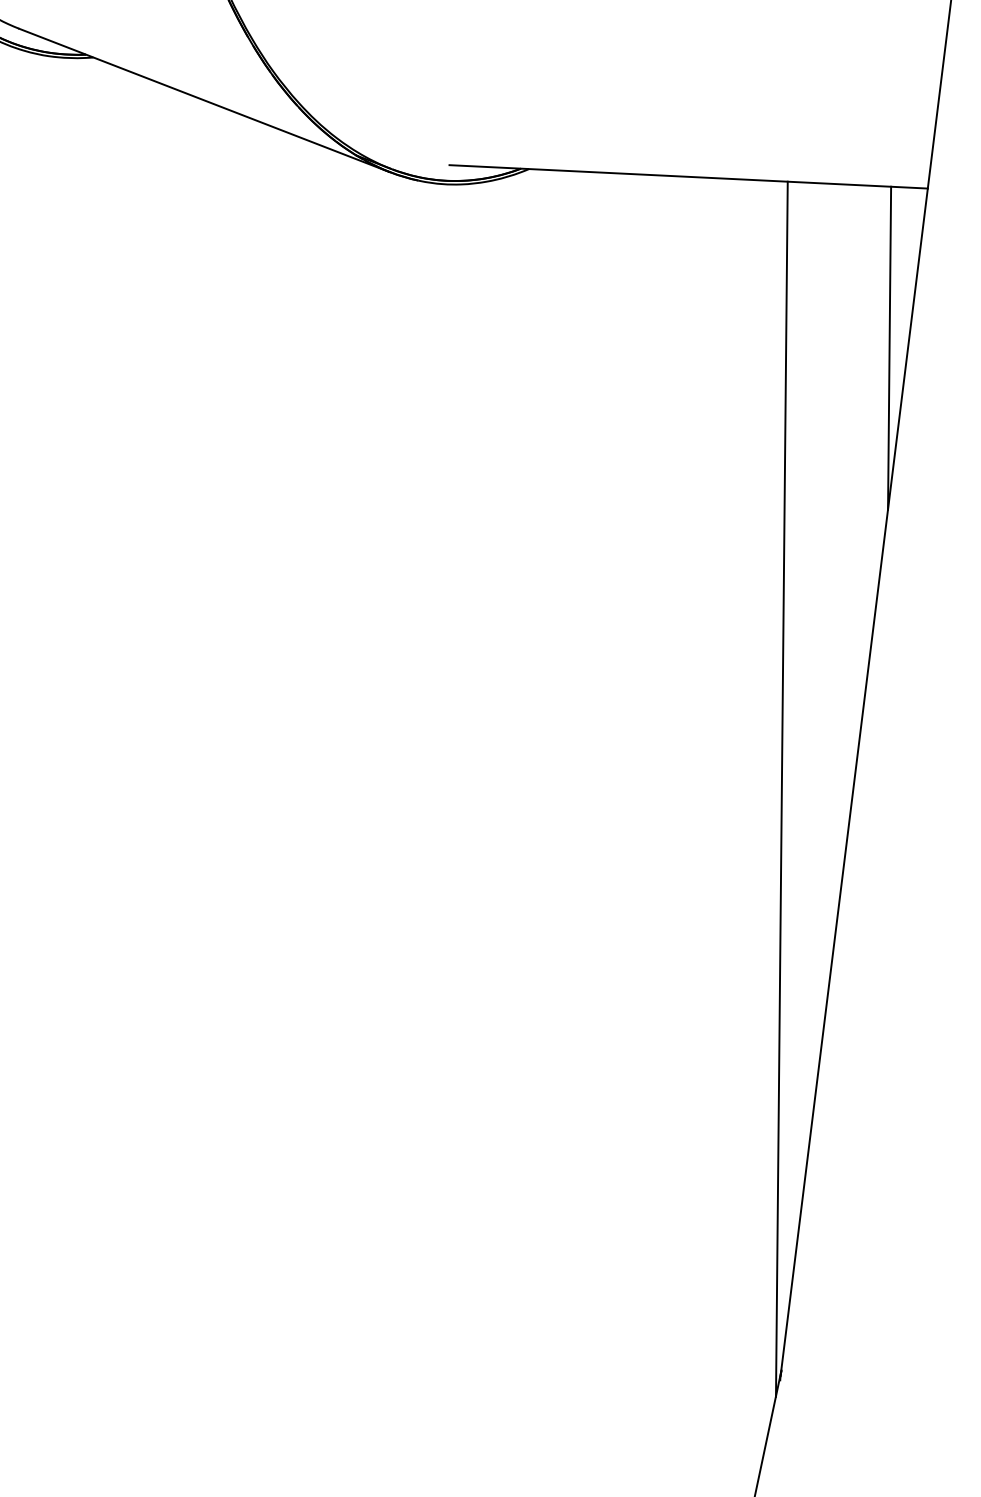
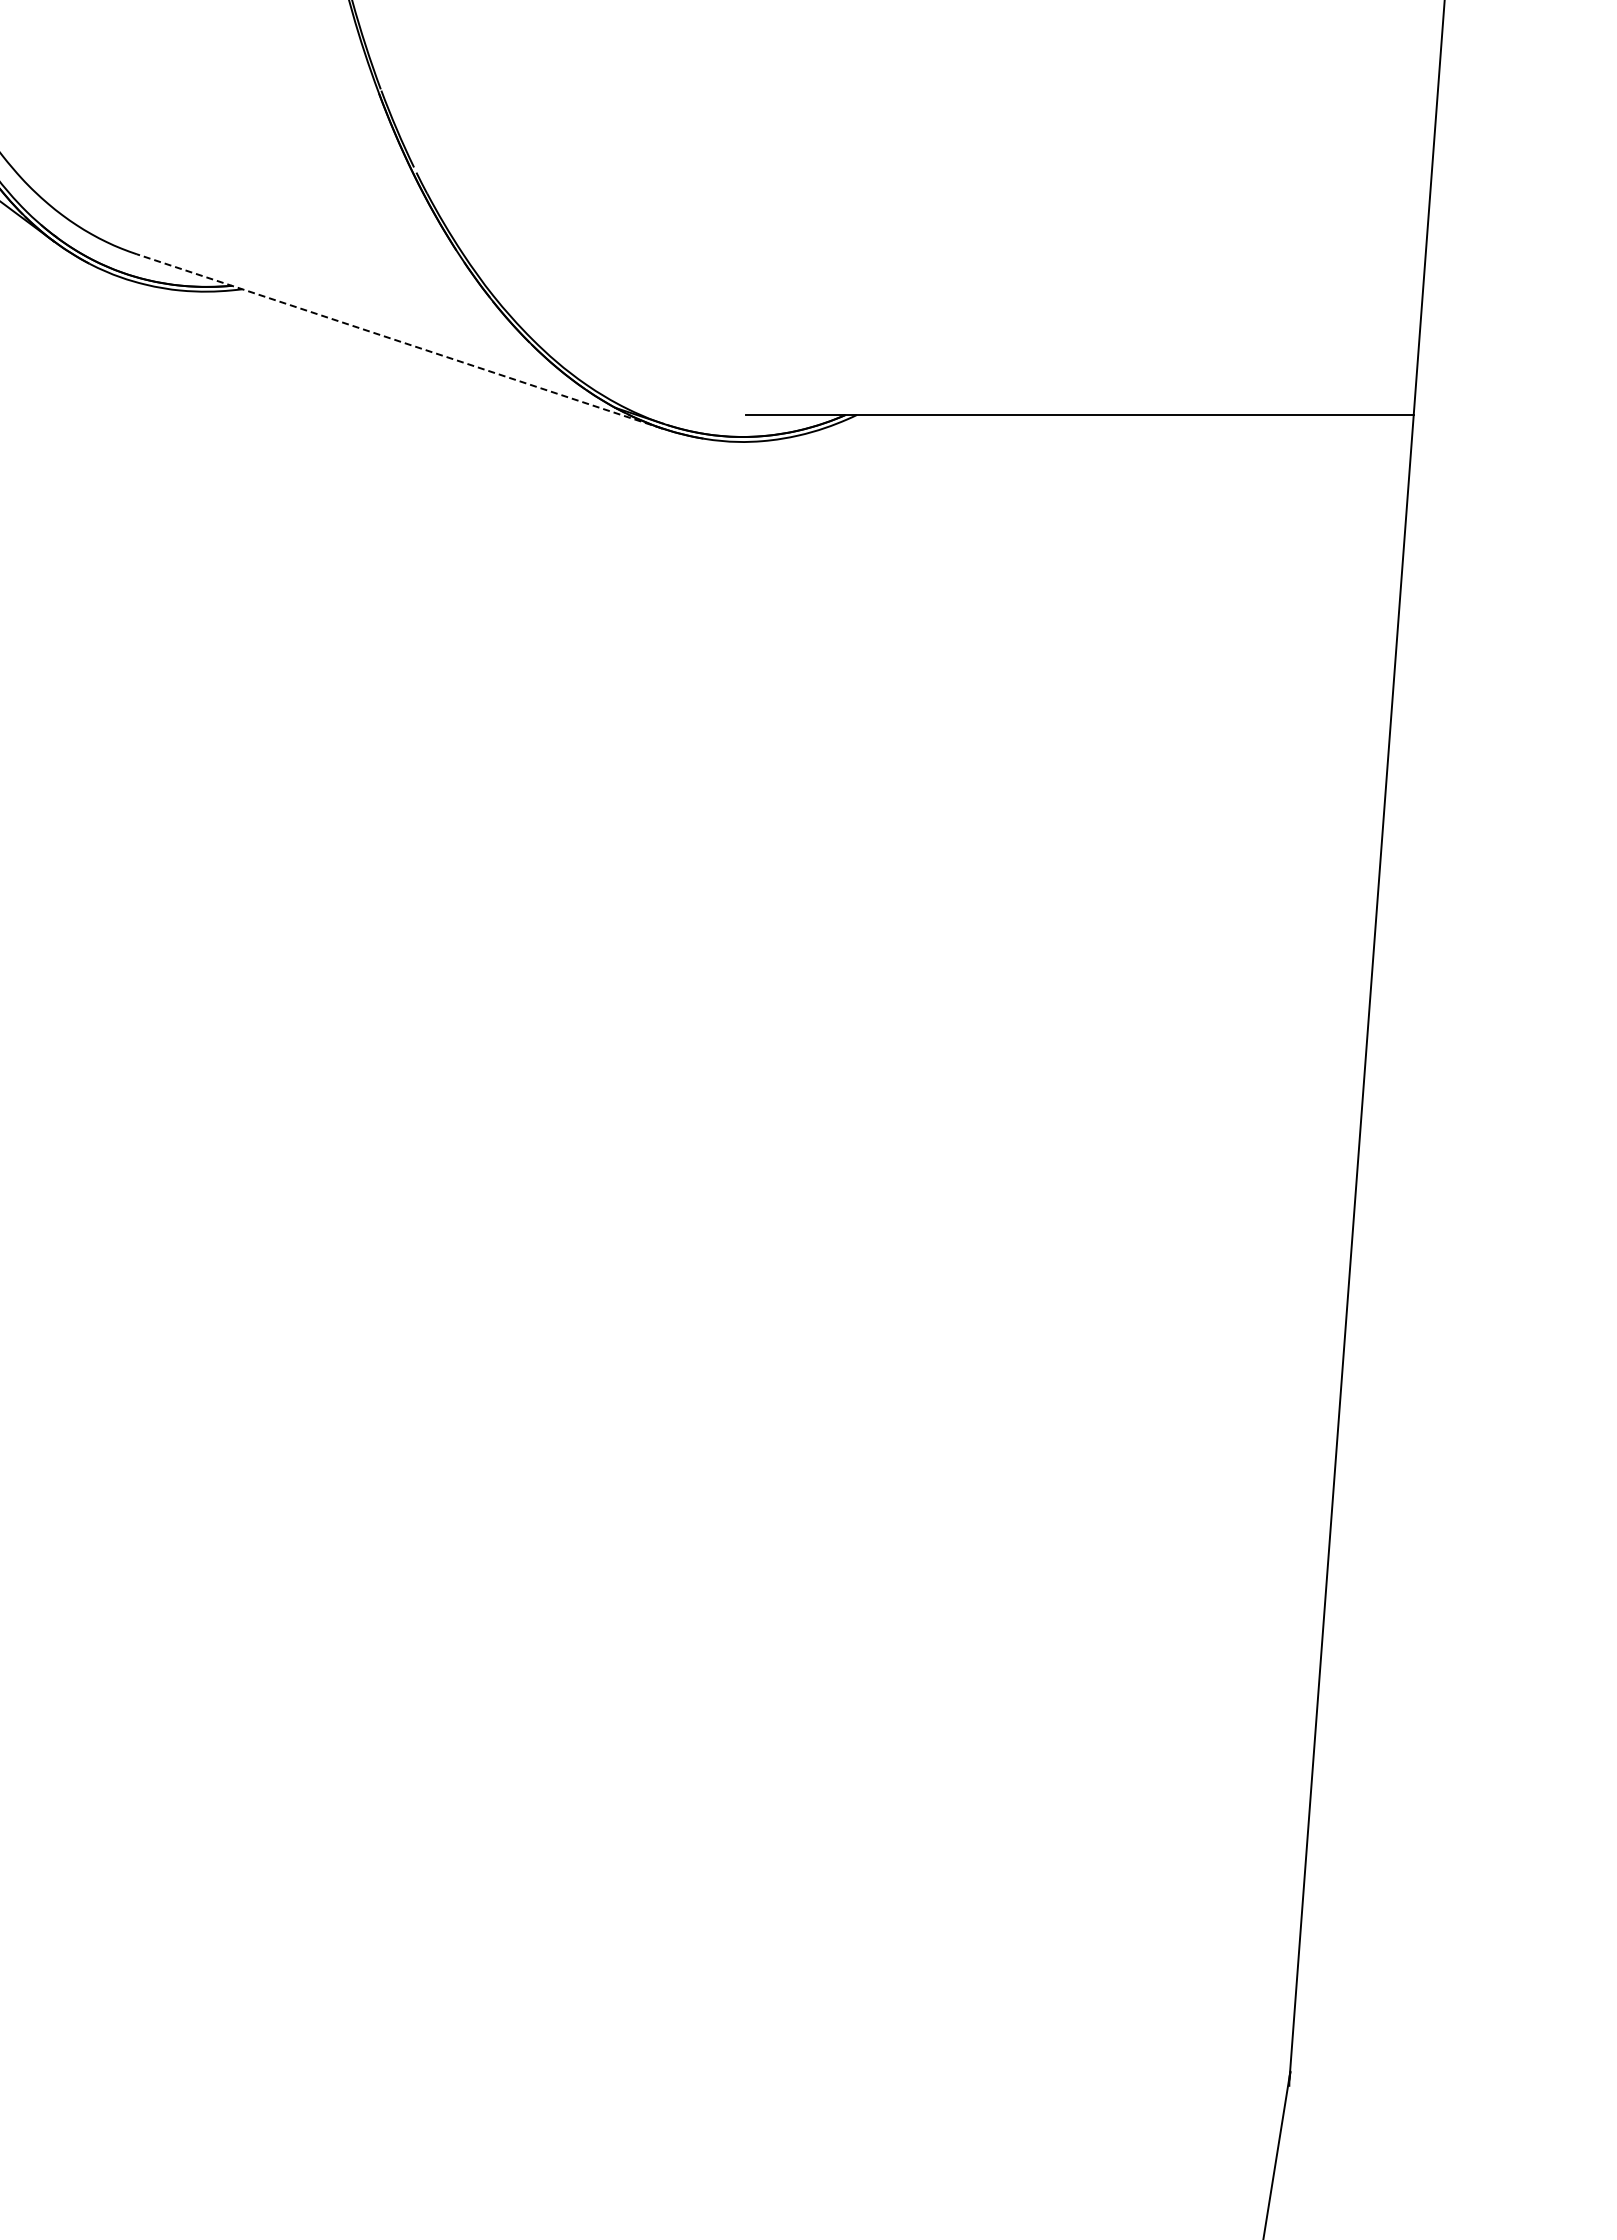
line: (204, 100) -> (399, 341), solid -> dashed
line: (889, 348) -> (1371, 640), removed
line: (782, 789) -> (1251, 1261), removed

